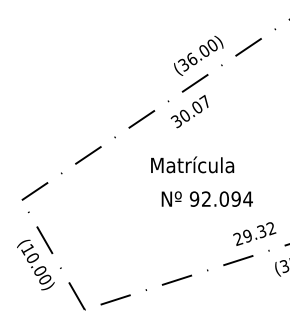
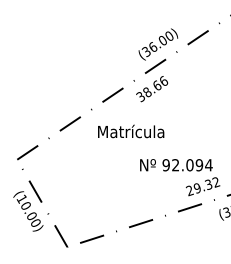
text: (194, 108) -> (155, 86), 30.07 -> 38.66
text: (192, 164) -> (131, 131), moved
text: (206, 198) -> (175, 164), moved

